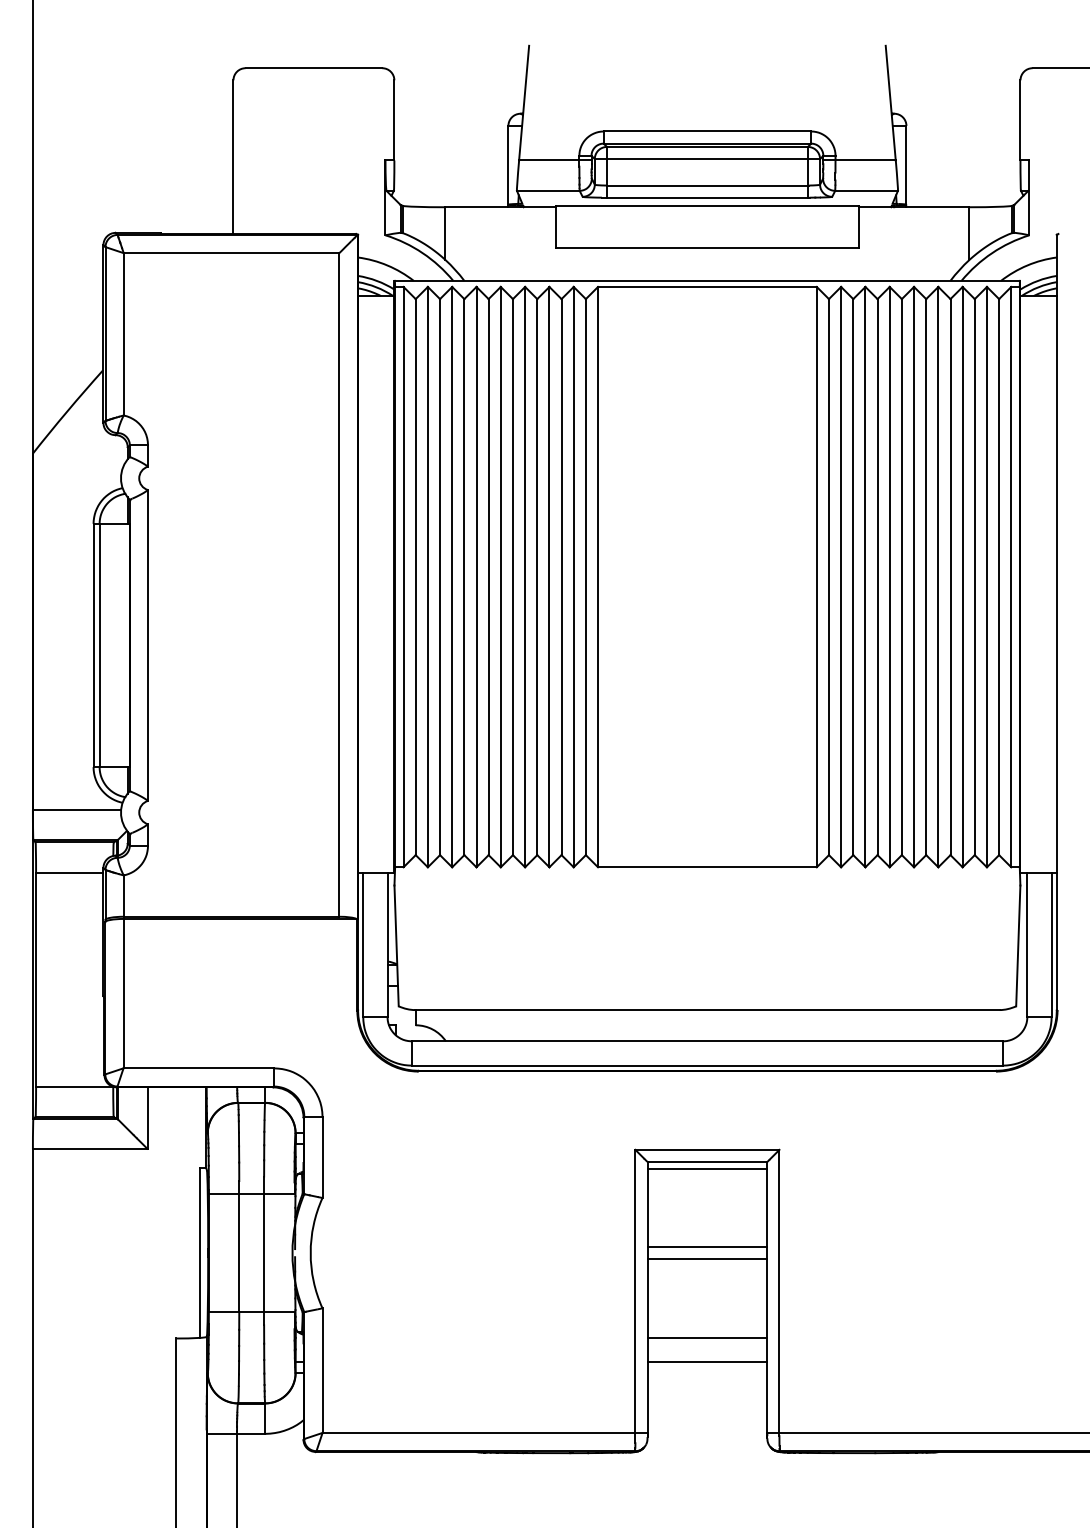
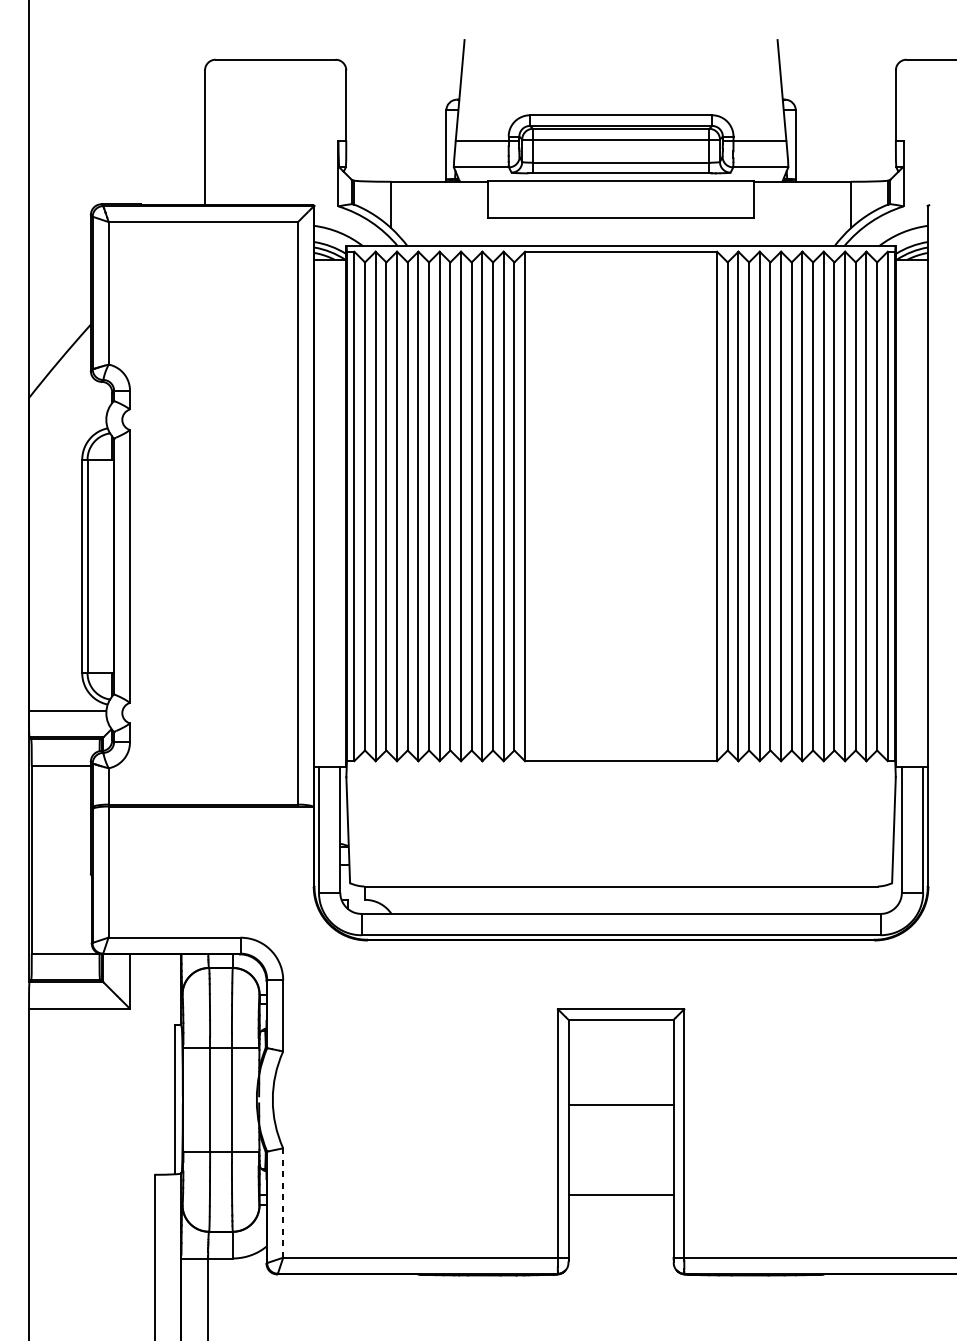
line: (707, 1168) -> (621, 1025), removed
line: (707, 1247) -> (621, 1094), removed
line: (707, 1337) -> (621, 1173), removed
line: (322, 1370) -> (283, 1202), solid -> dashed

